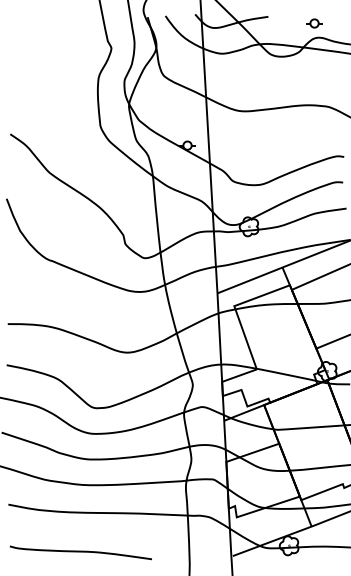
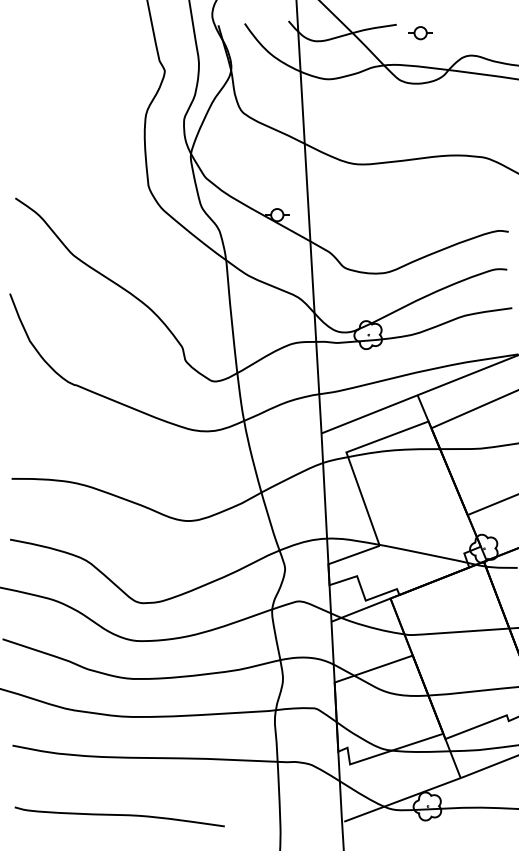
part: (314, 23) -> (420, 33), moved

